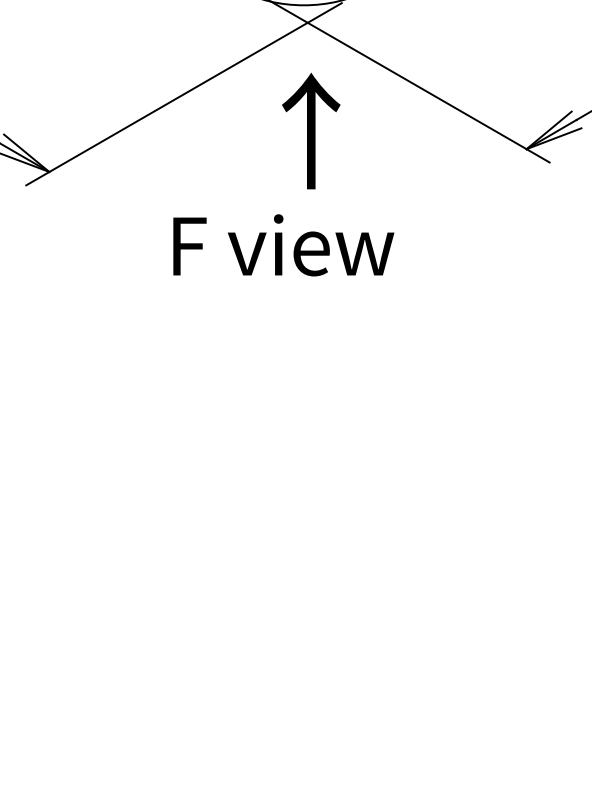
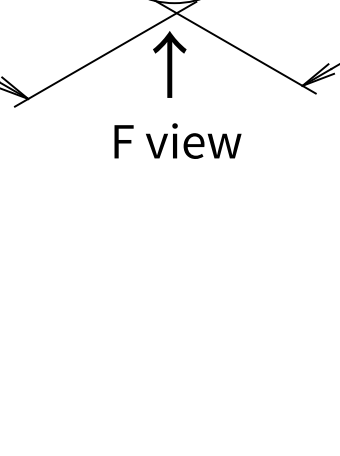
text: (310, 131) -> (169, 64), moved
text: (282, 244) -> (177, 140), moved

